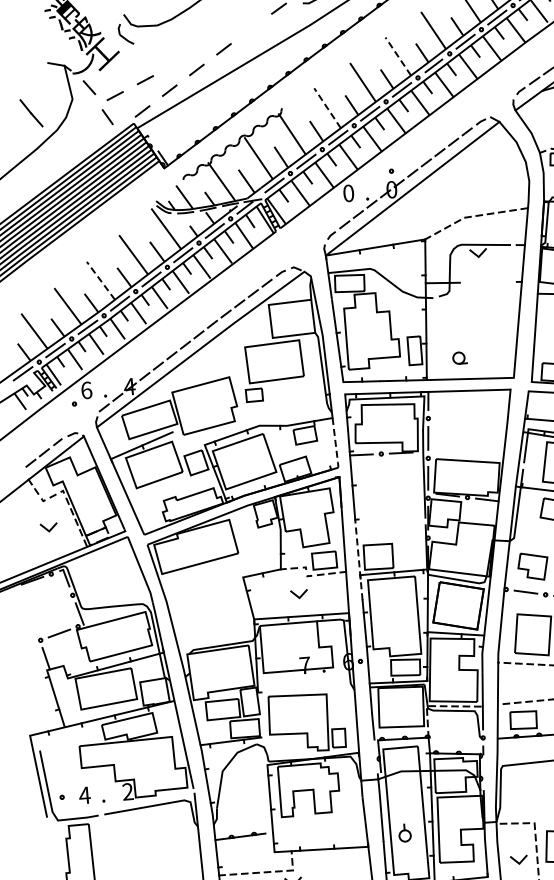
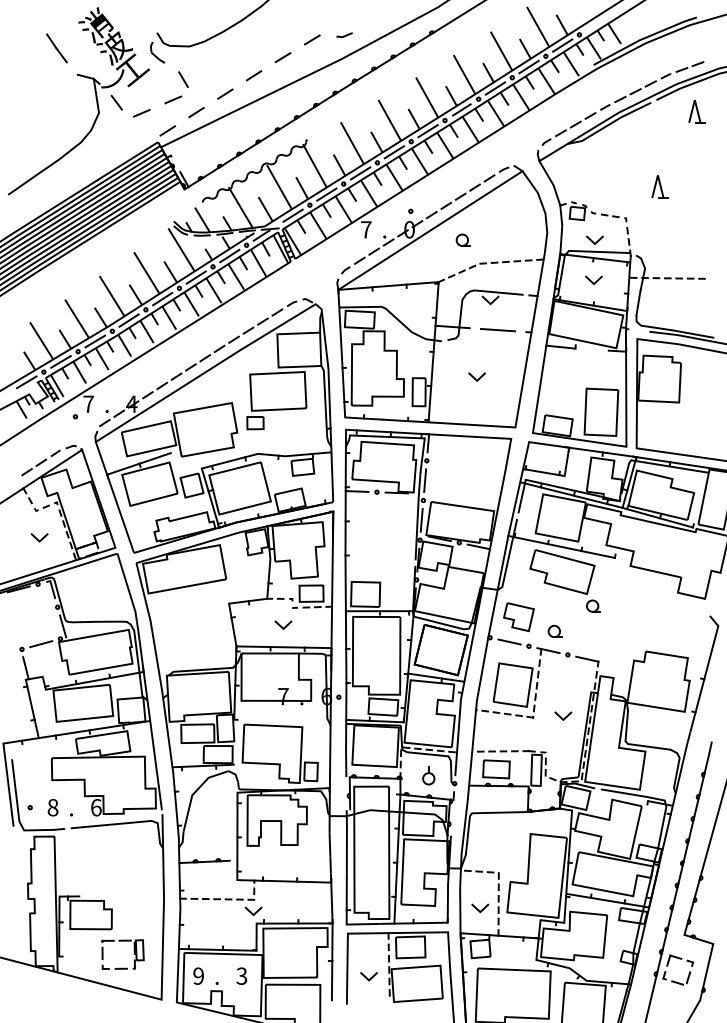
line: (250, 28) -> (282, 57), added
line: (398, 56) -> (427, 97), dashed -> solid
line: (327, 108) -> (352, 143), dashed -> solid
line: (31, 113) -> (56, 48), moved
line: (107, 116) -> (183, 79), moved
text: (348, 193) -> (366, 229), 0 -> 7
line: (101, 281) -> (112, 296), dashed -> solid
line: (488, 281) -> (498, 329), added
line: (470, 332) -> (476, 378), added
part: (459, 357) -> (462, 239), moved
text: (86, 389) -> (88, 403), 6 -> 7
line: (335, 441) -> (332, 475), dashed -> solid
line: (358, 560) -> (345, 596), dashed -> solid
text: (128, 791) -> (96, 807), 2 -> 6
text: (84, 795) -> (52, 807), 4 -> 8
part: (404, 832) -> (428, 775), moved

